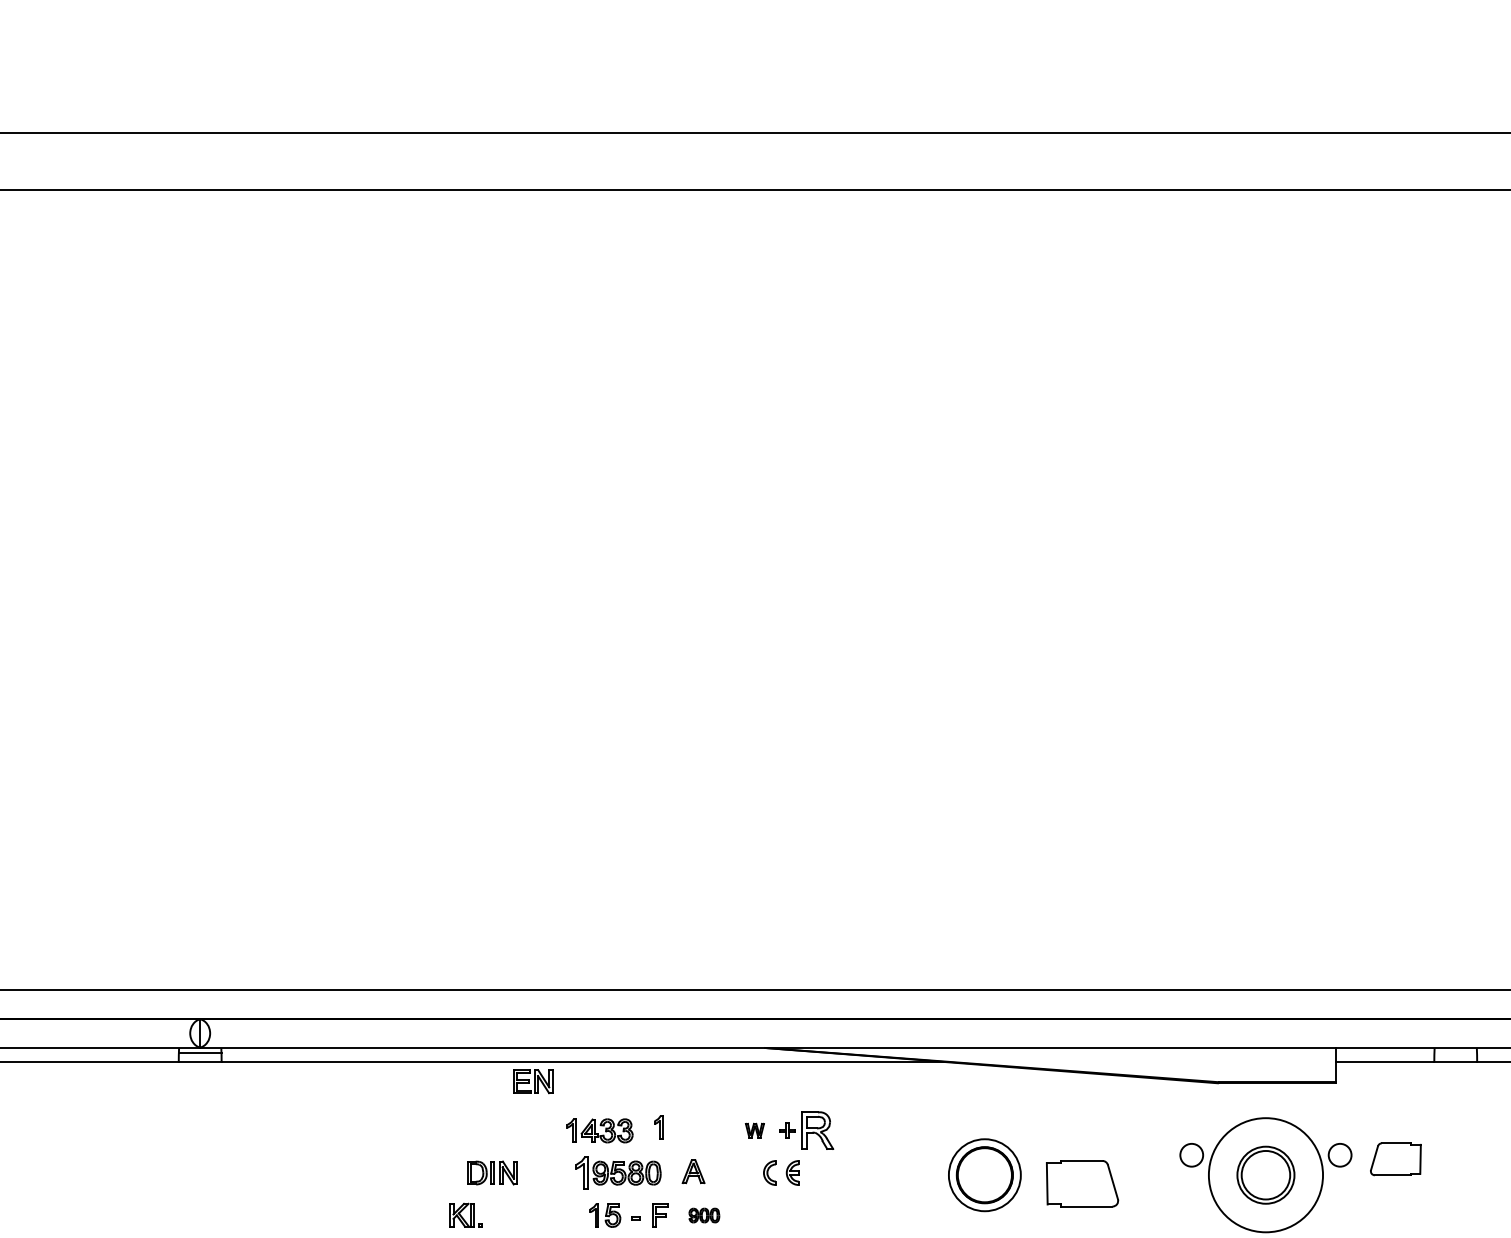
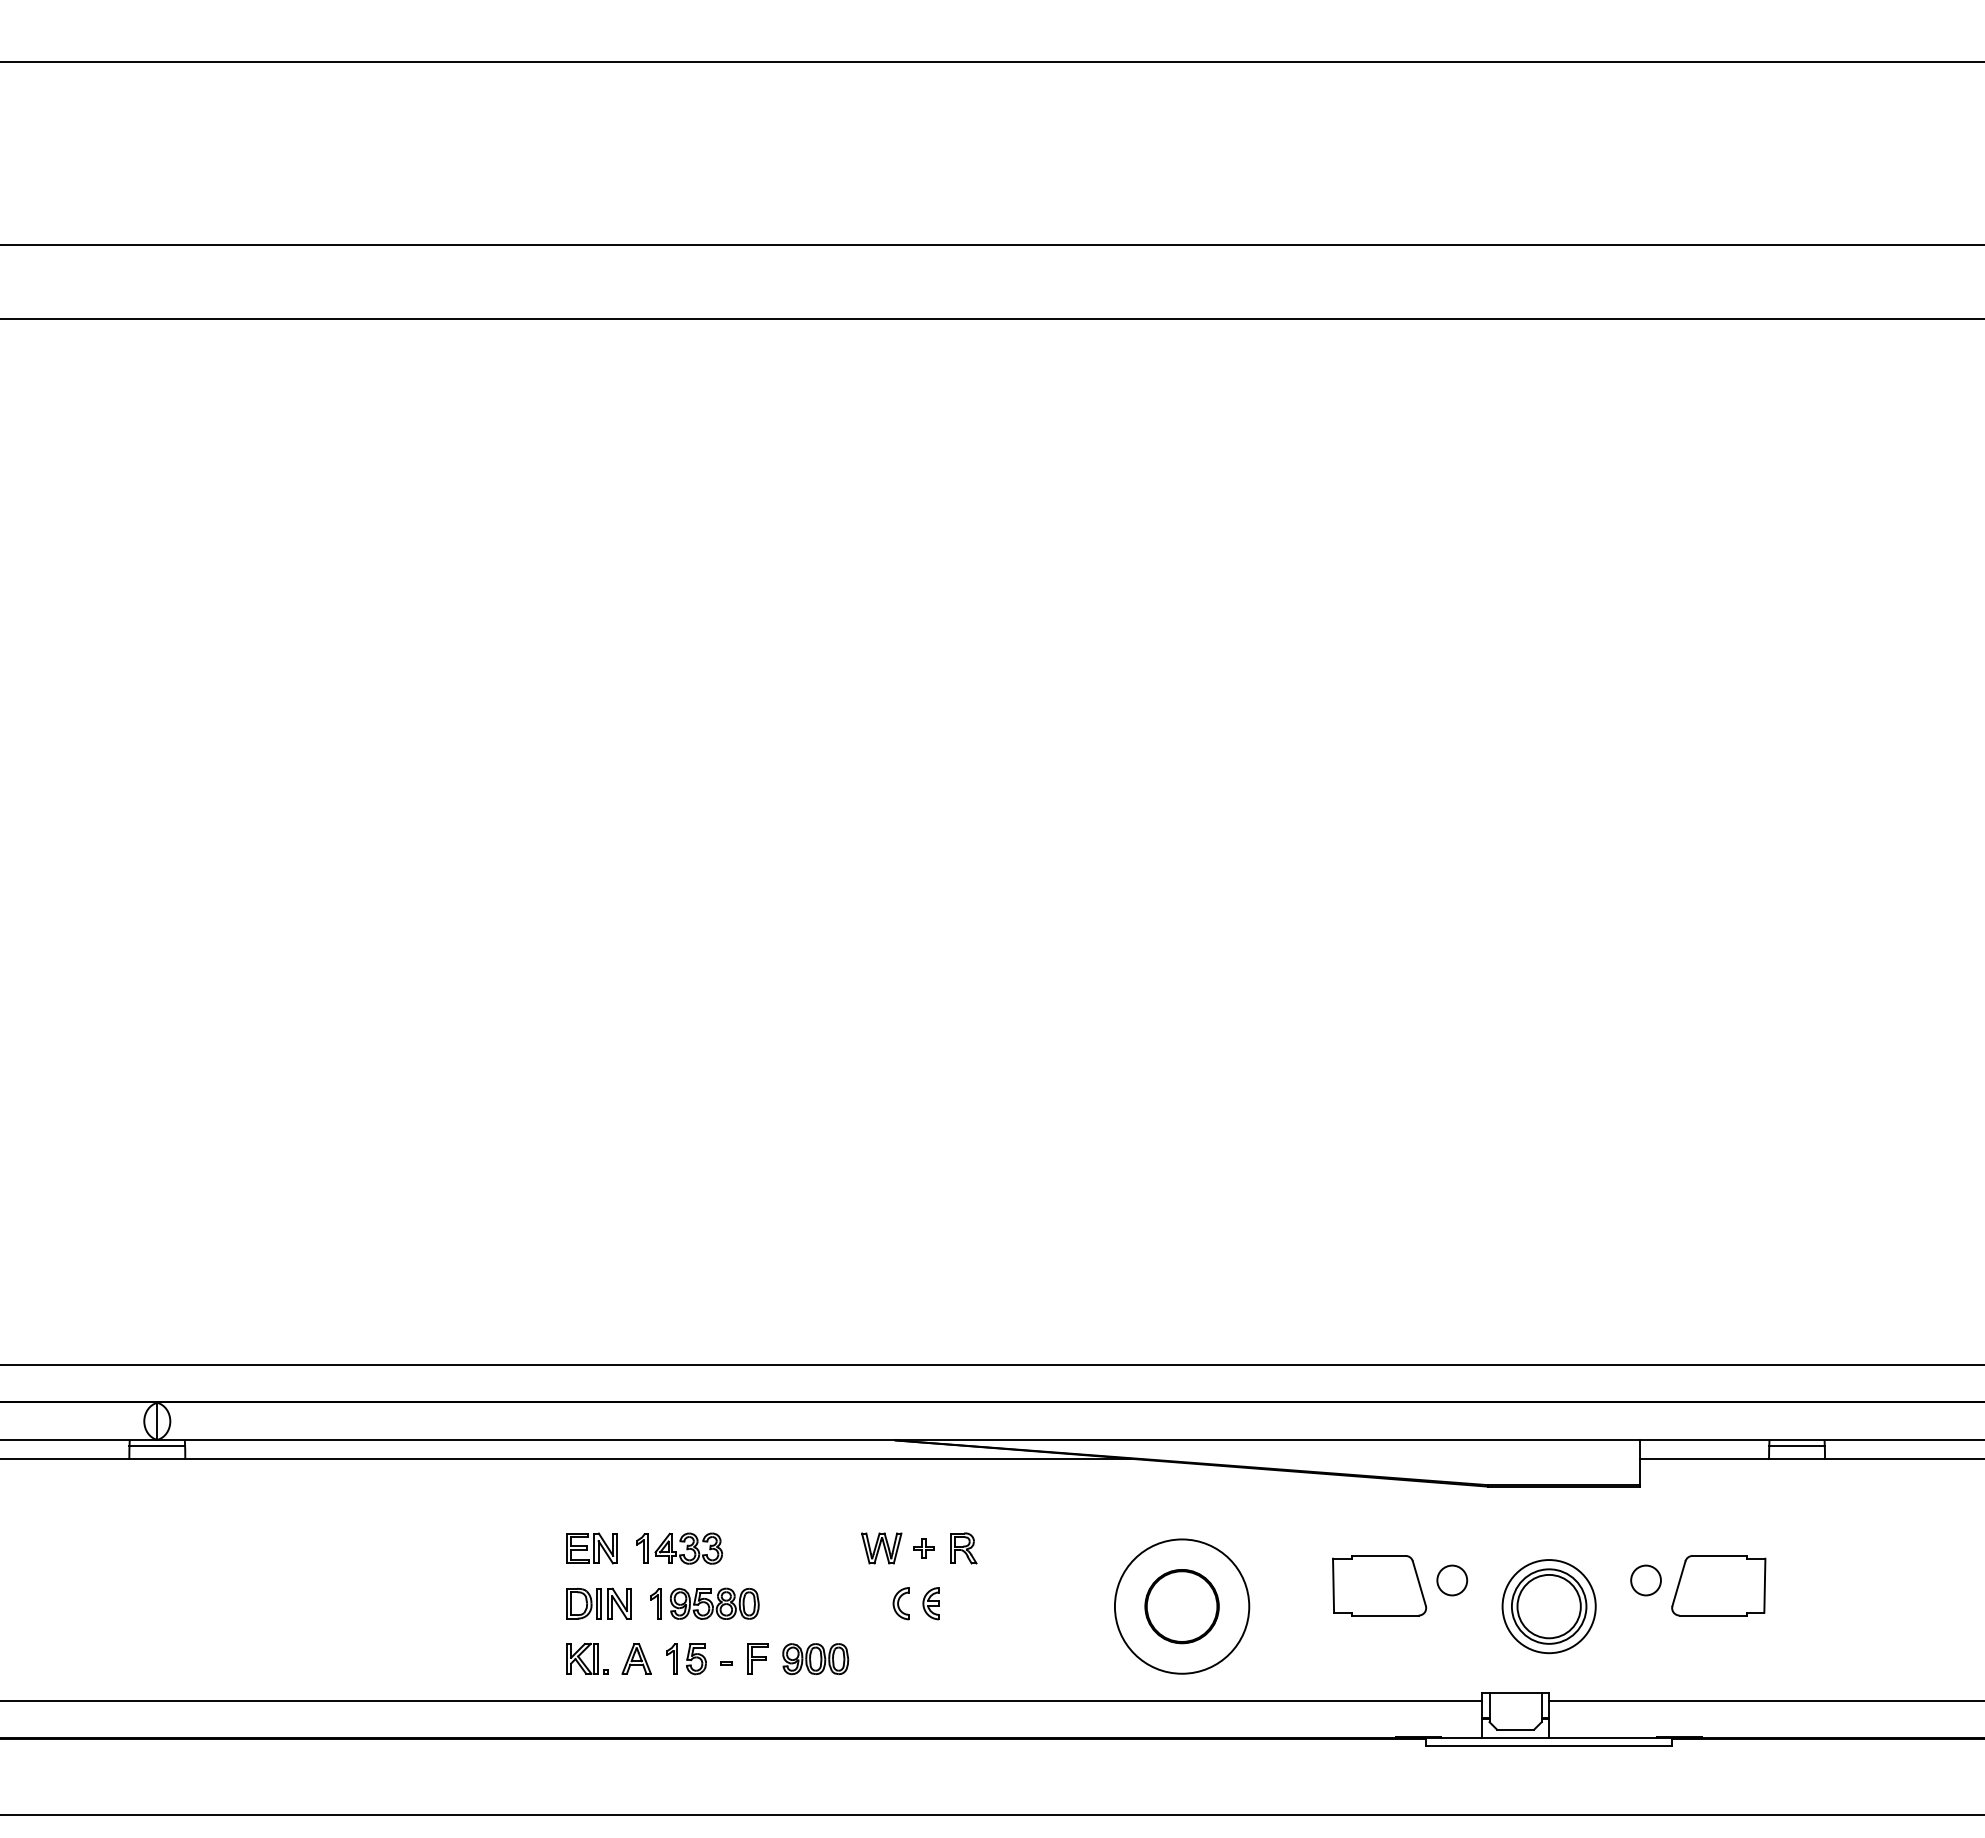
line: (1455, 1052) -> (1796, 1446), added
part: (532, 1081) -> (591, 1548), moved
part: (658, 1126) -> (755, 1543), removed
part: (754, 1130) -> (881, 1548), size x1.67
part: (817, 1130) -> (963, 1548), size x0.62
part: (1395, 1159) -> (1718, 1585), size x1.43
part: (693, 1171) -> (636, 1658), moved
part: (492, 1172) -> (598, 1603), moved
part: (581, 1172) -> (655, 1603), size x0.71
circle: (984, 1175) -> (1181, 1606), size x1.43
circle: (1265, 1175) -> (1548, 1606), size x0.62
part: (1082, 1183) -> (1379, 1585), moved
part: (466, 1214) -> (587, 1658), moved
part: (704, 1215) -> (815, 1659), size x1.67

